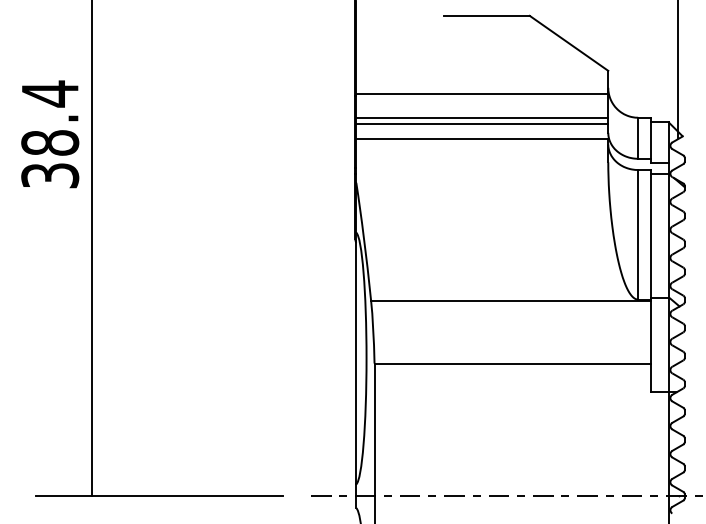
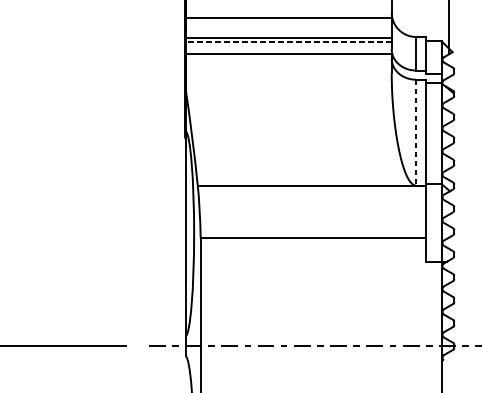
line: (482, 123) -> (288, 41), solid -> dashed
line: (638, 234) -> (416, 132), solid -> dashed

